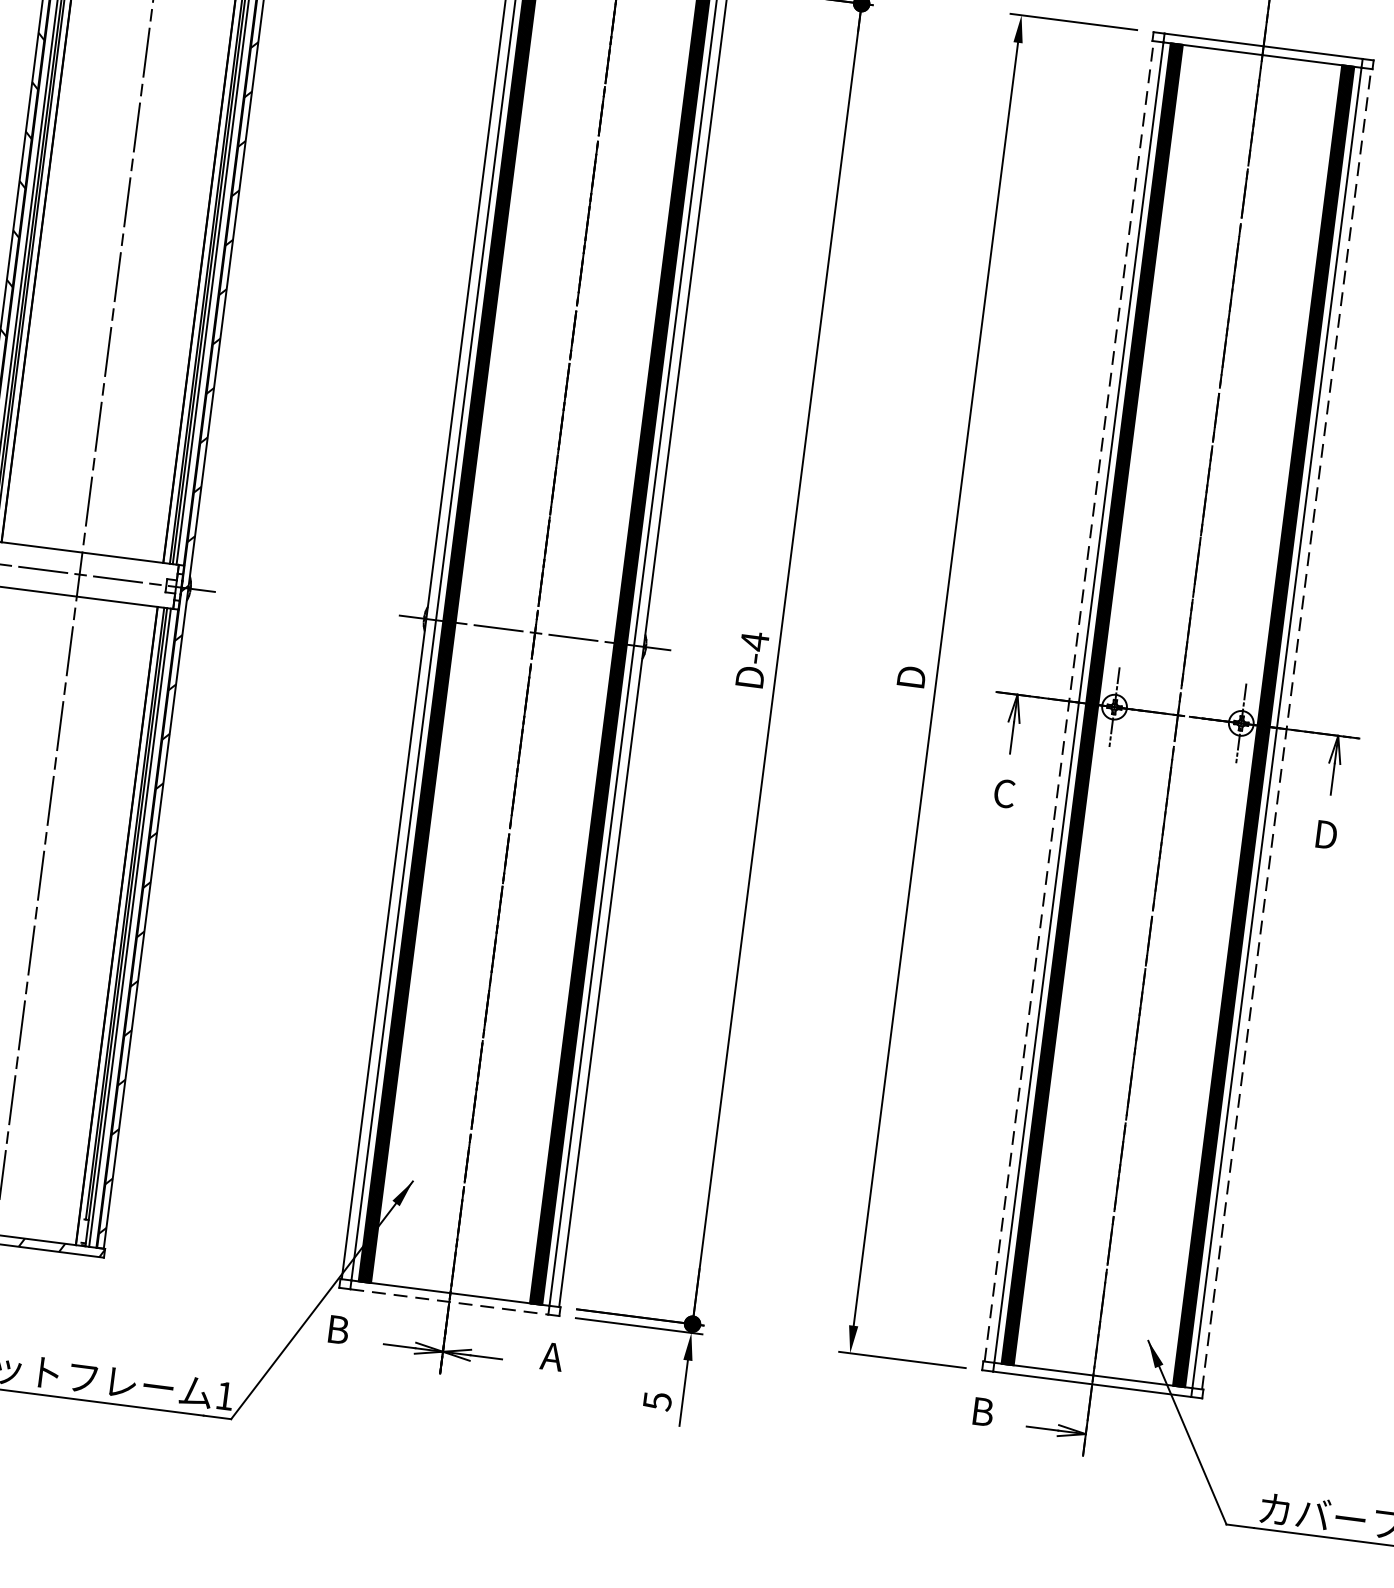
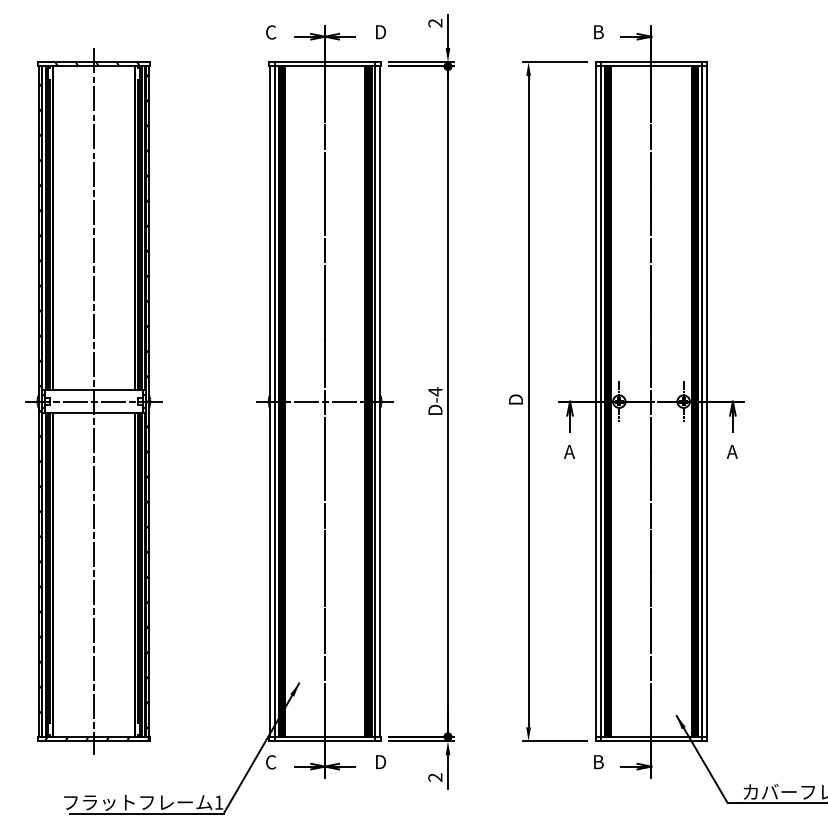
line: (1069, 701) -> (596, 401), dashed -> solid
line: (1286, 728) -> (706, 401), dashed -> solid
text: (1003, 792) -> (569, 451), C -> A
text: (1324, 833) -> (732, 451), D -> A
line: (450, 1302) -> (325, 741), dashed -> solid
text: (338, 1330) -> (271, 762), B -> C
text: (551, 1357) -> (379, 762), A -> D
text: (657, 1401) -> (435, 777), 5 -> 2

